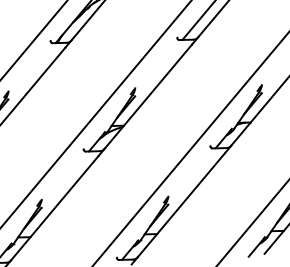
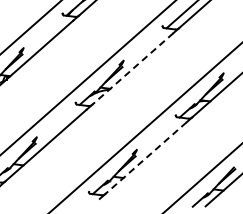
line: (147, 97) -> (132, 69), solid -> dashed
line: (180, 205) -> (145, 158), solid -> dashed

